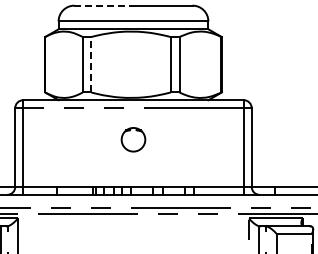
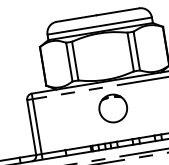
line: (103, 5) -> (77, 18), dashed -> solid
line: (91, 64) -> (75, 60), dashed -> solid
part: (133, 139) -> (113, 108), size x1.67

